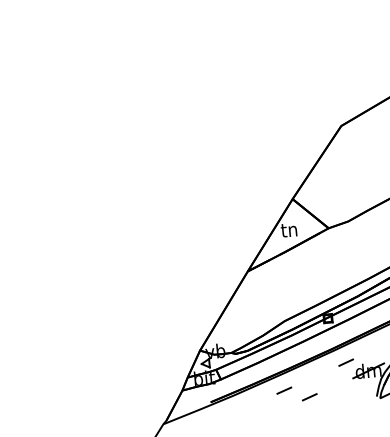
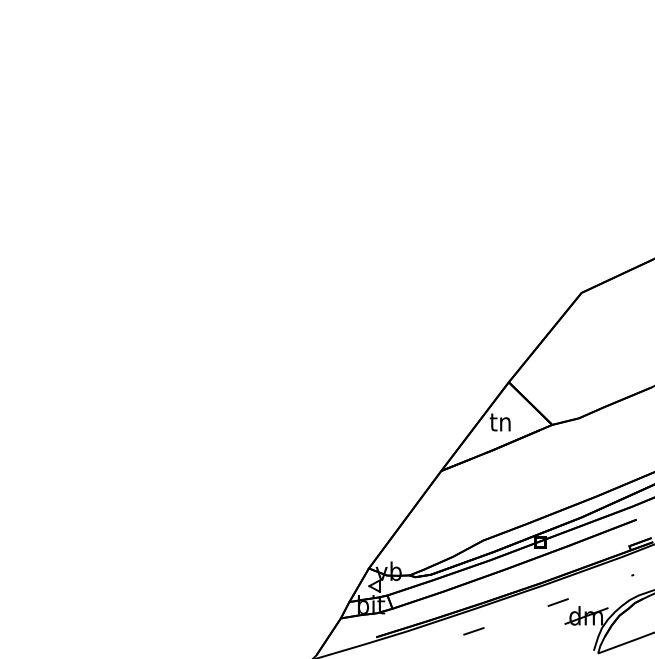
line: (309, 396) -> (505, 642), removed

